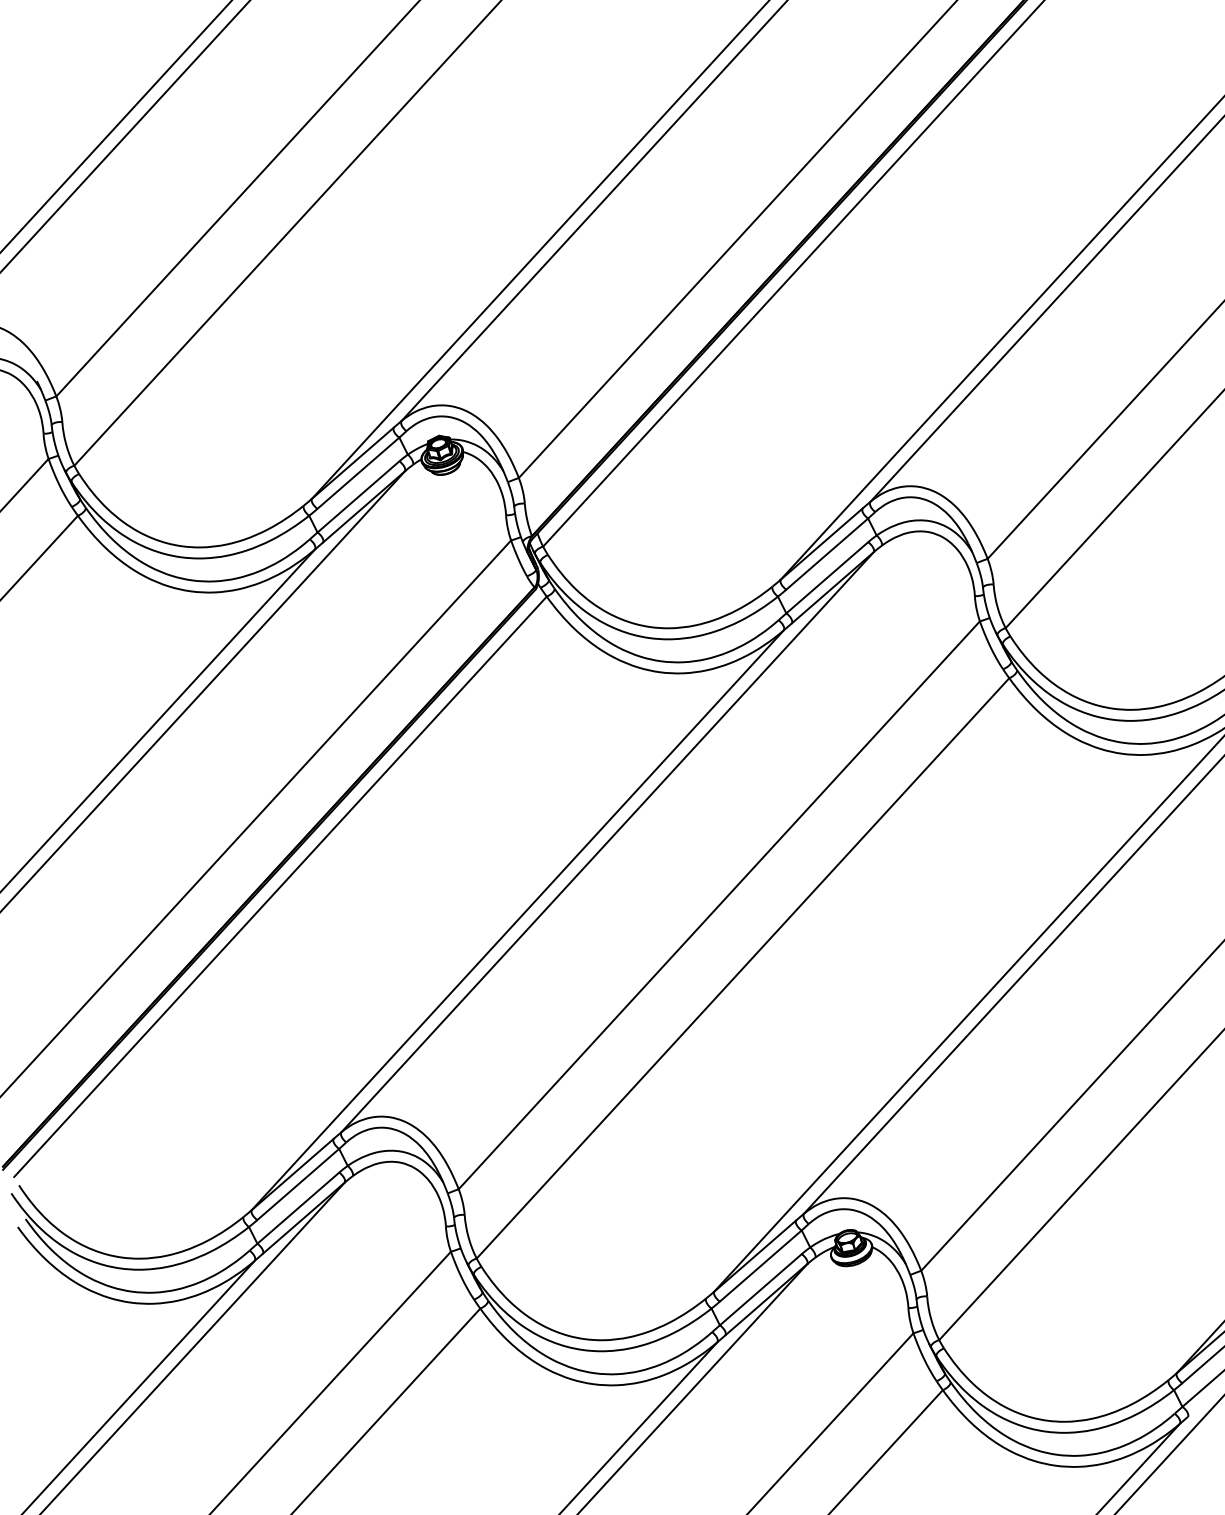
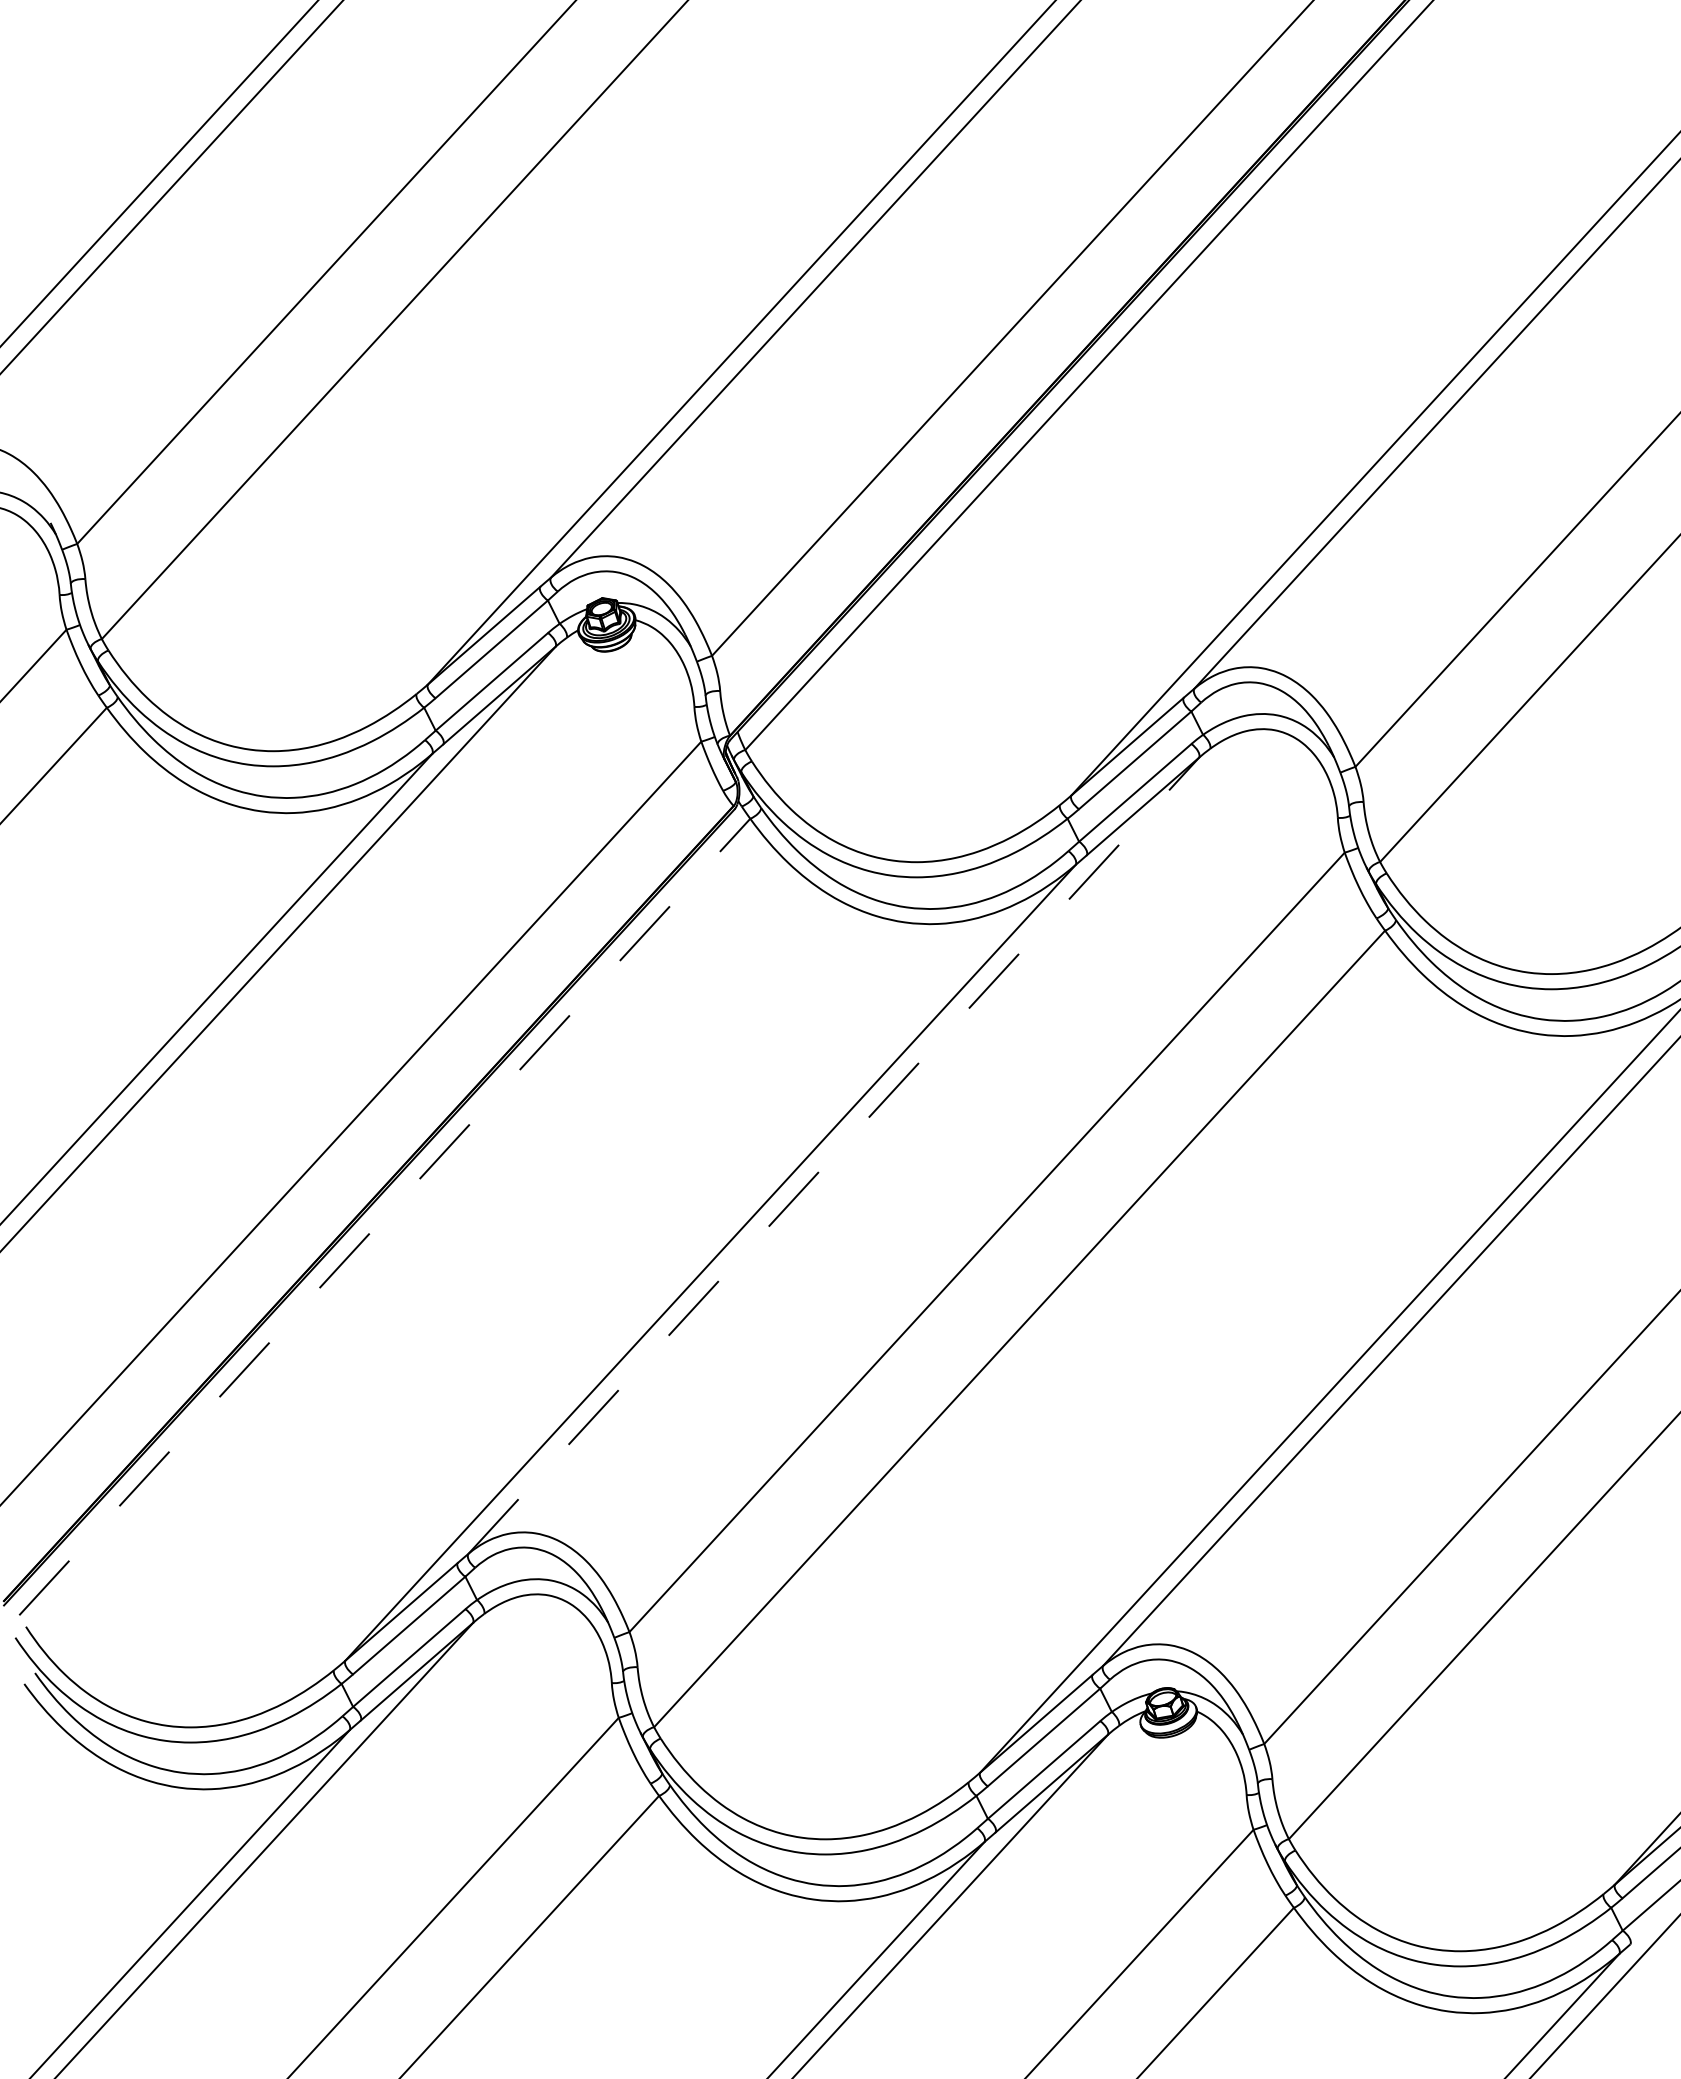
line: (608, 842) -> (834, 1155), solid -> dashed
line: (280, 887) -> (384, 1217), solid -> dashed

